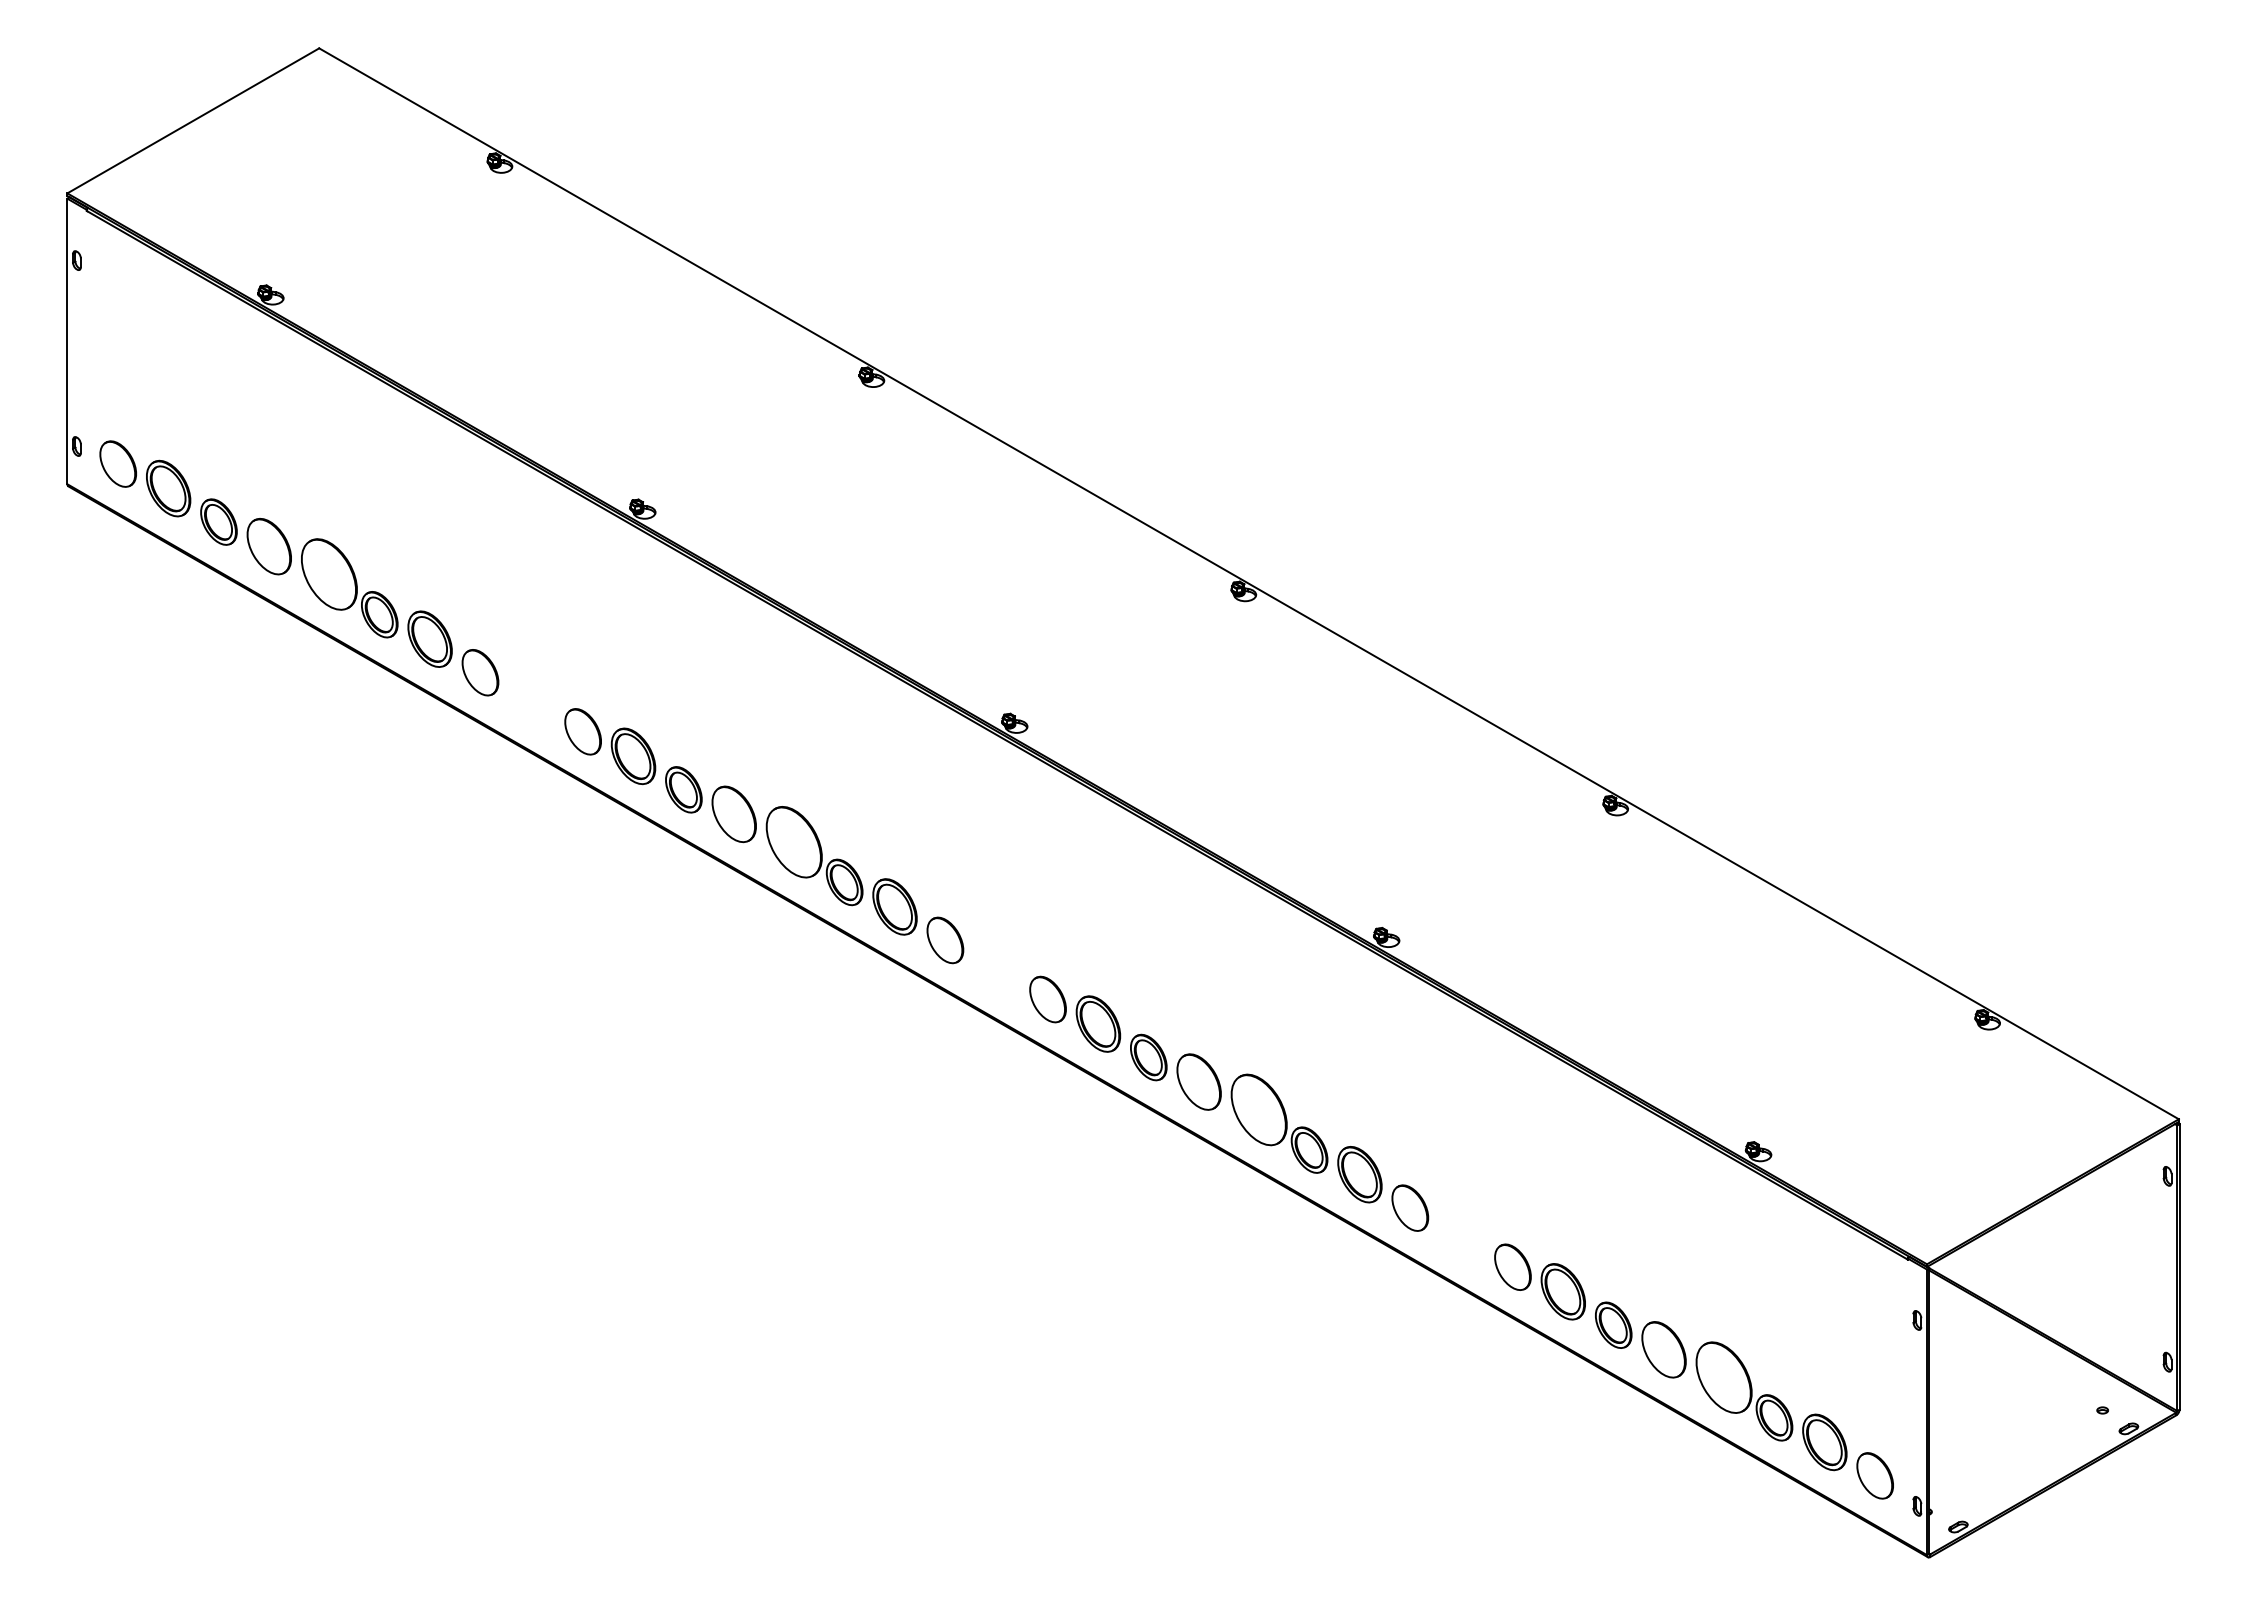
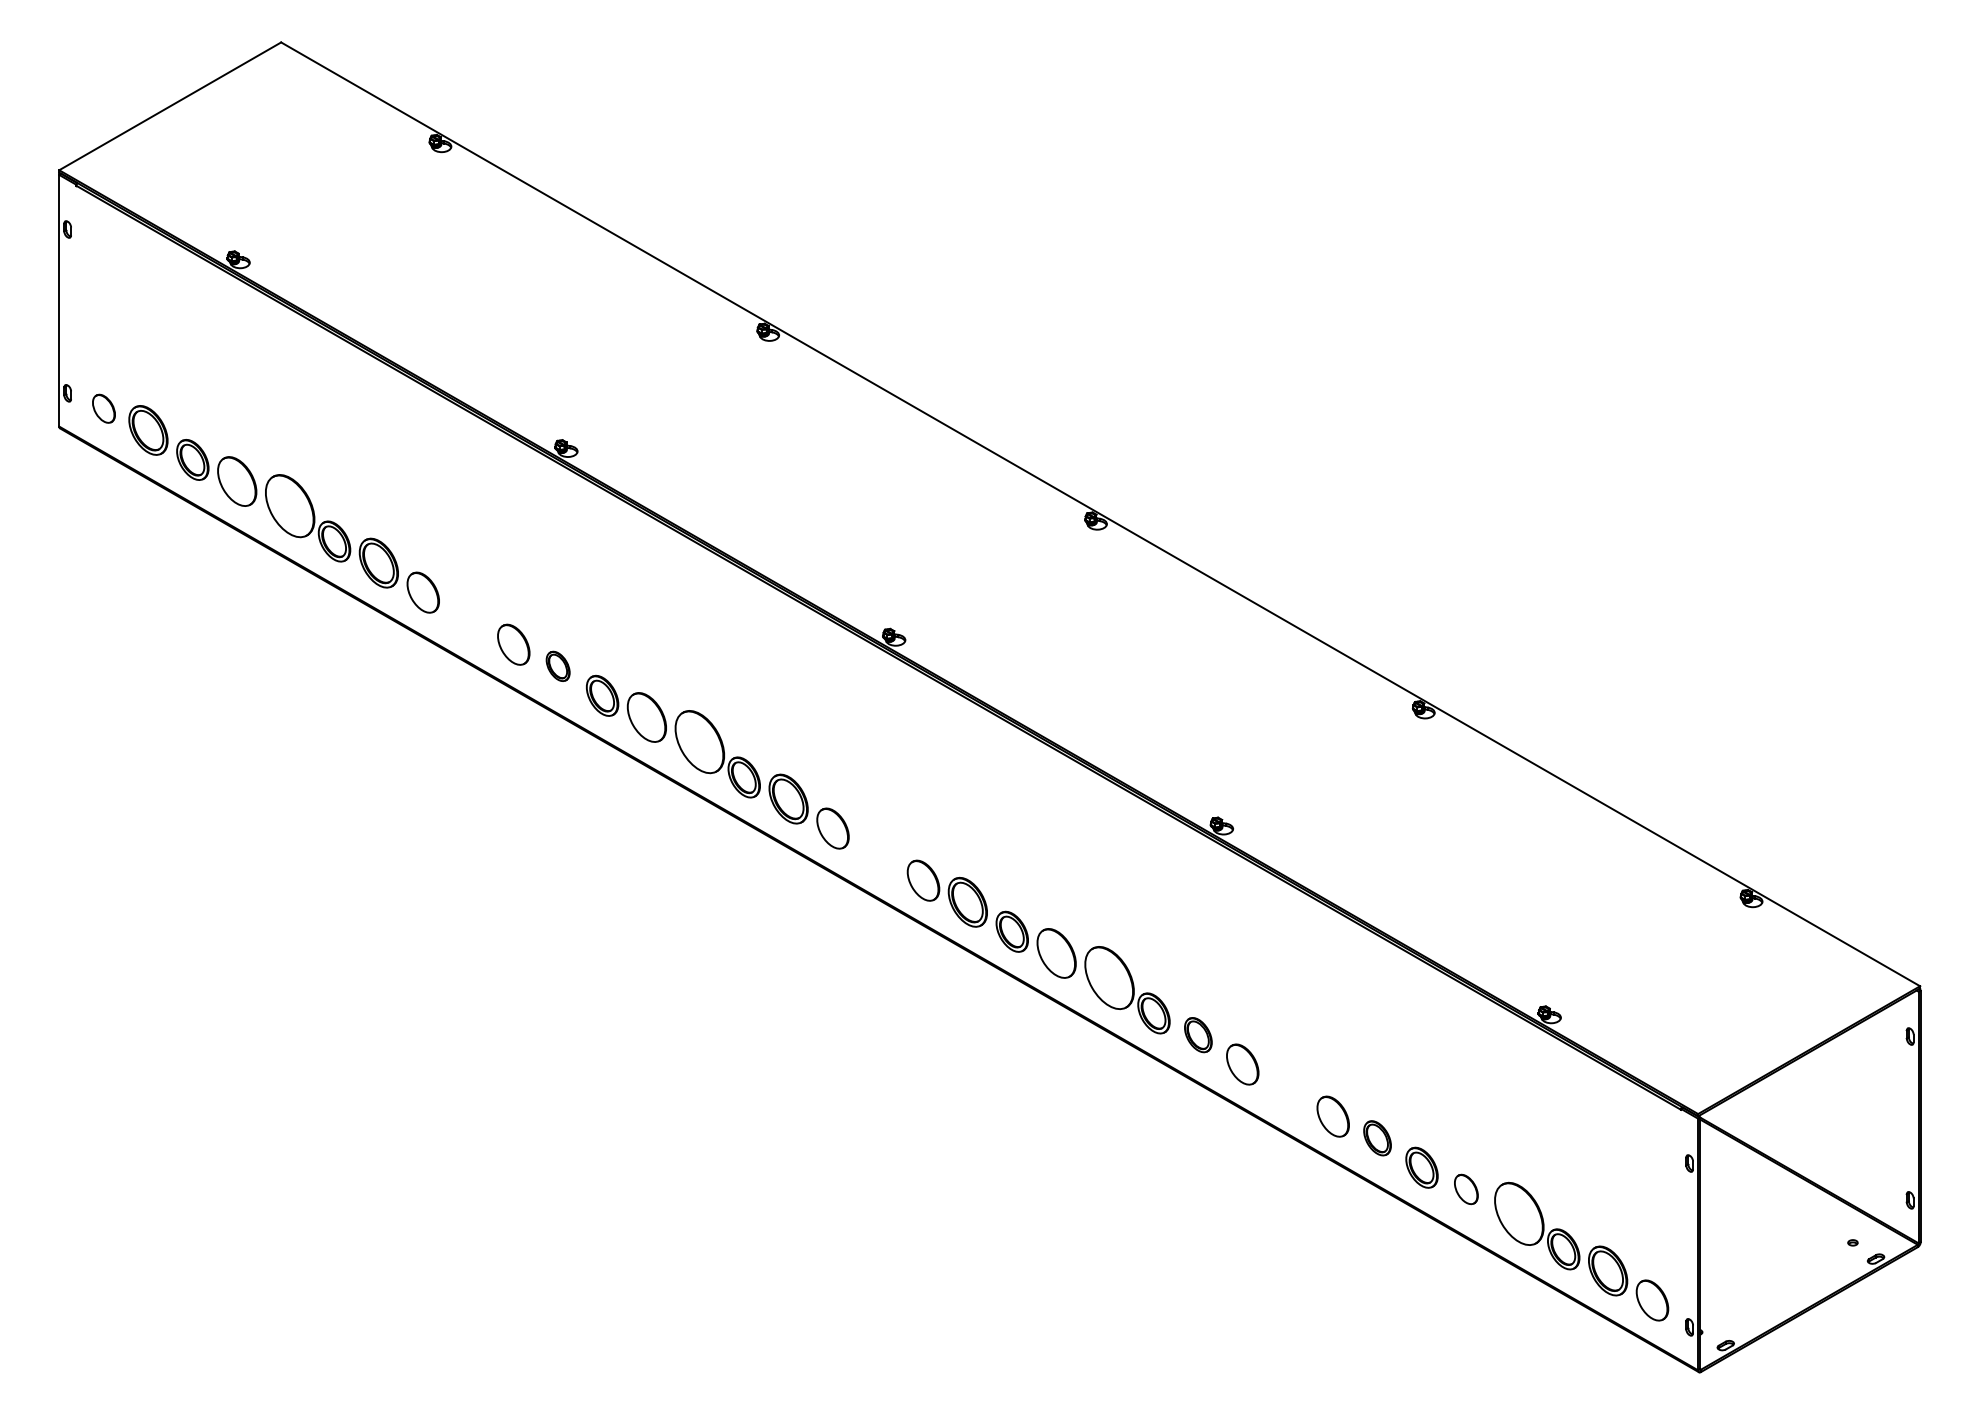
part: (117, 463) -> (103, 408), size x0.7
part: (633, 756) -> (558, 666), size x0.6
part: (1359, 1174) -> (1197, 1034), size x0.7
part: (1562, 1291) -> (1376, 1138), size x0.7
part: (1663, 1349) -> (1465, 1189), size x0.6

